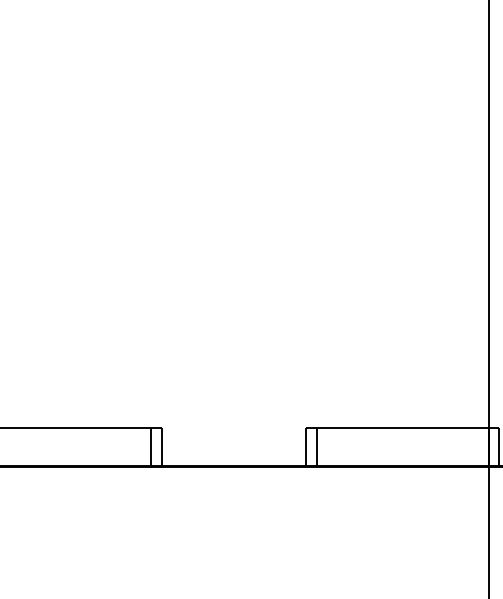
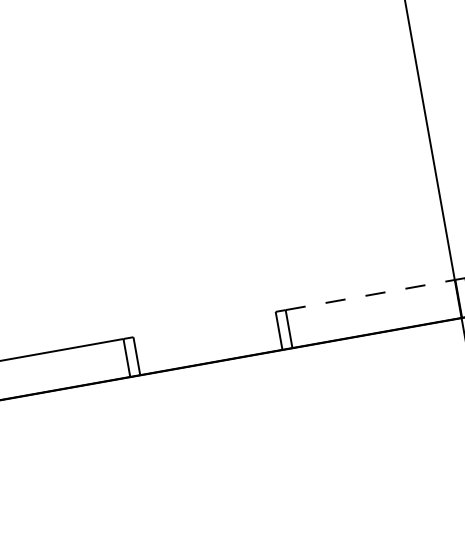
line: (403, 427) -> (371, 294), solid -> dashed

